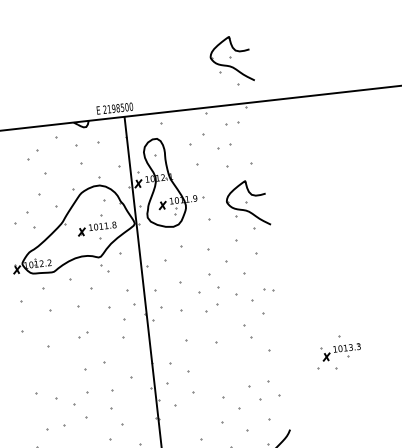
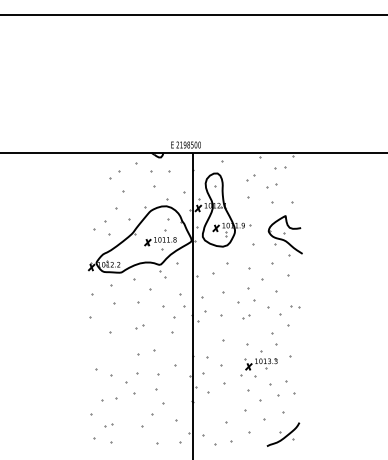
part: (230, 60) -> (284, 116), removed
part: (197, 139) -> (250, 177), size x0.62
part: (211, 308) -> (246, 316), size x0.62
part: (337, 351) -> (258, 363), moved

